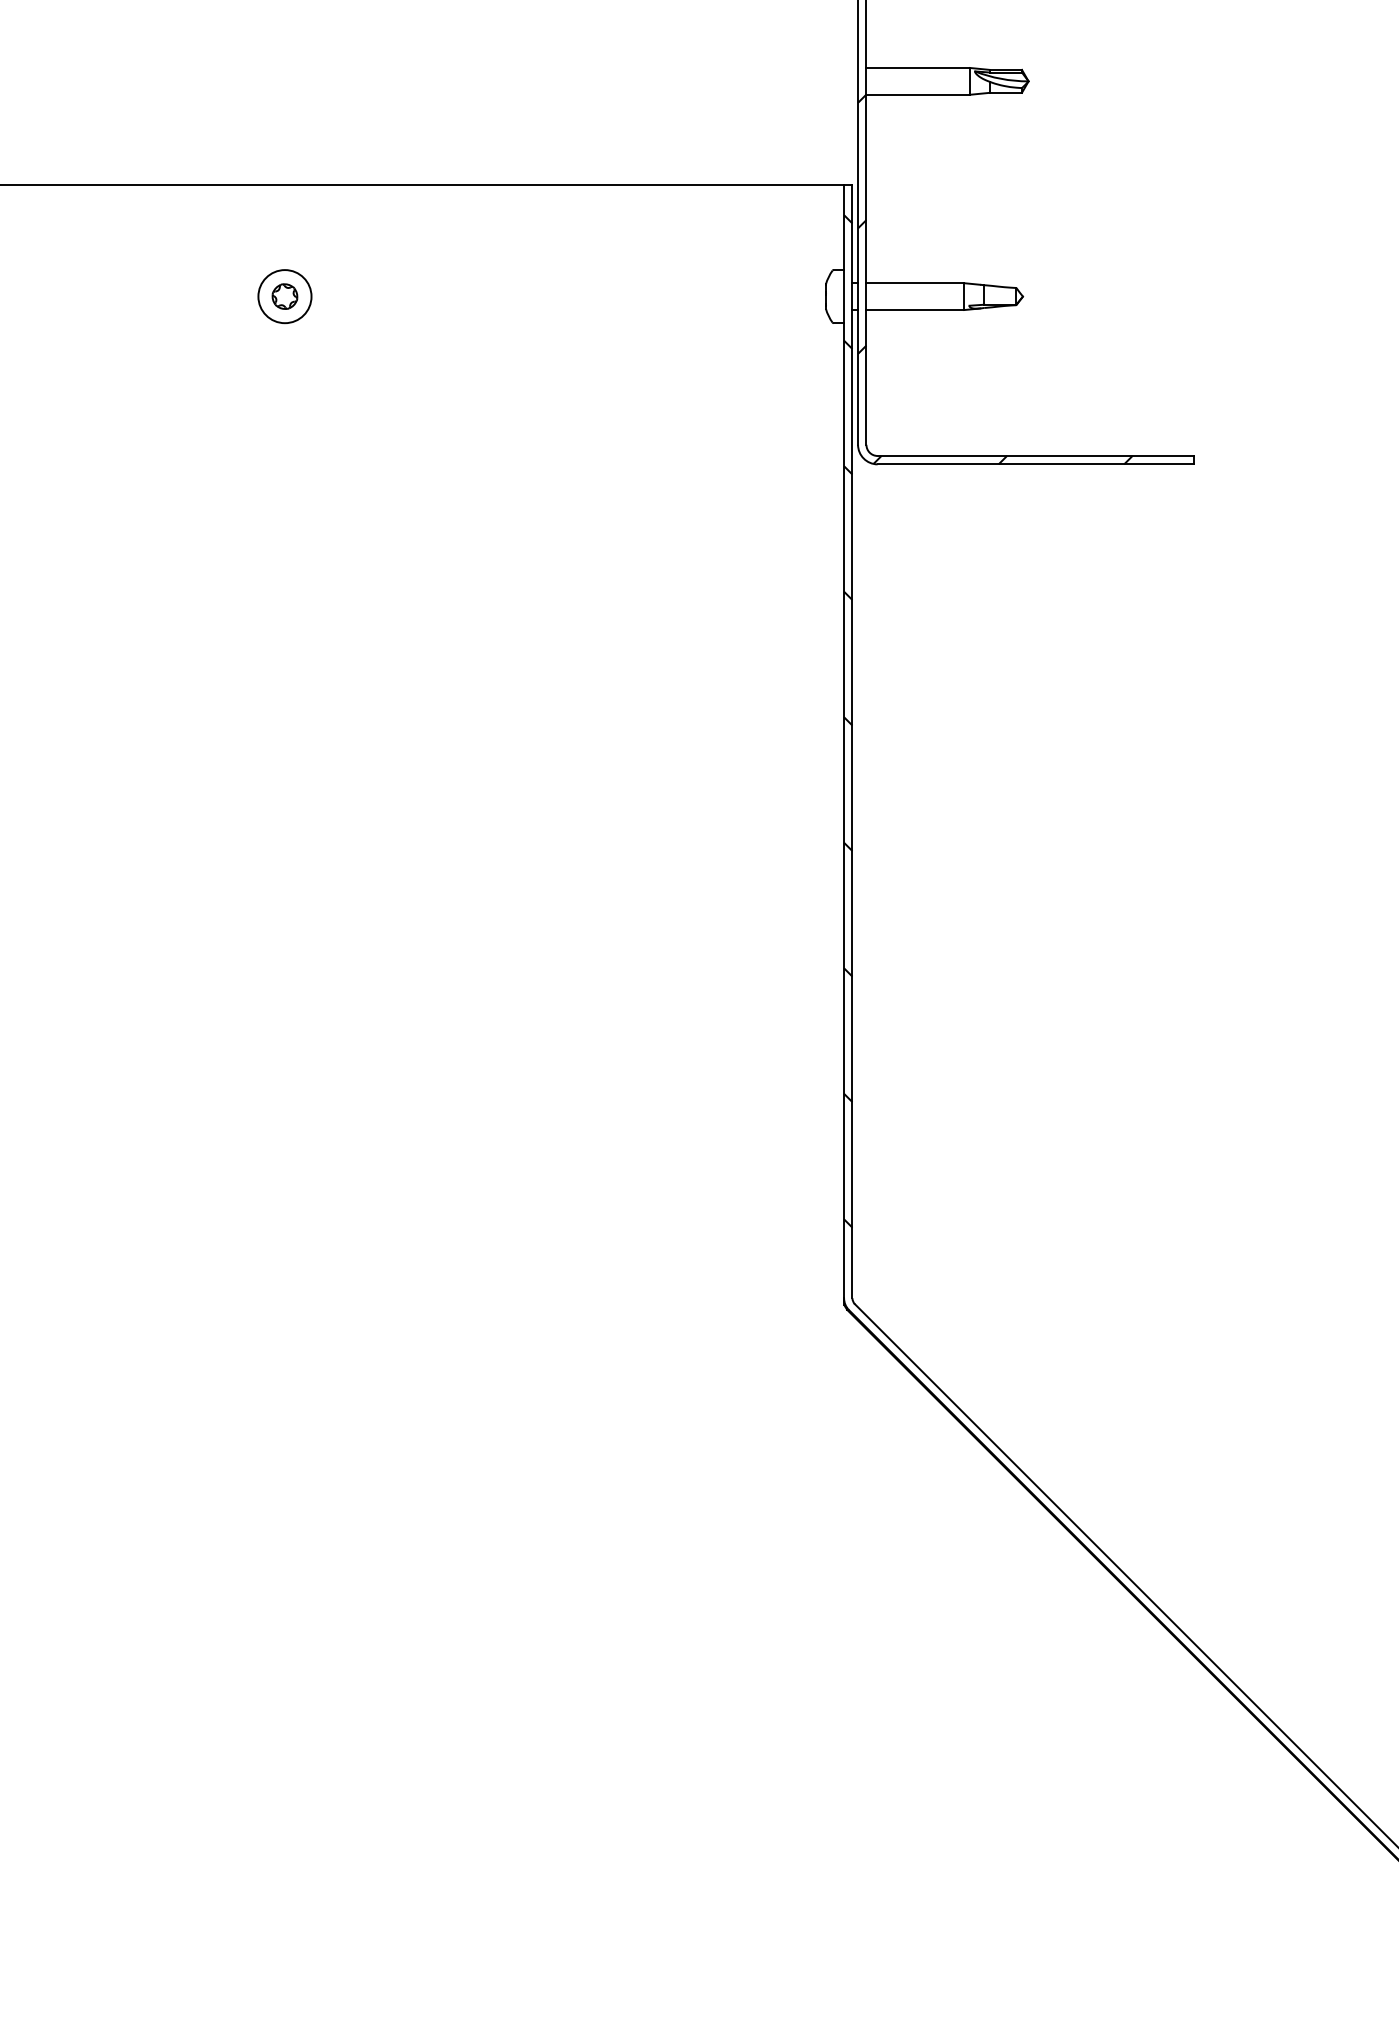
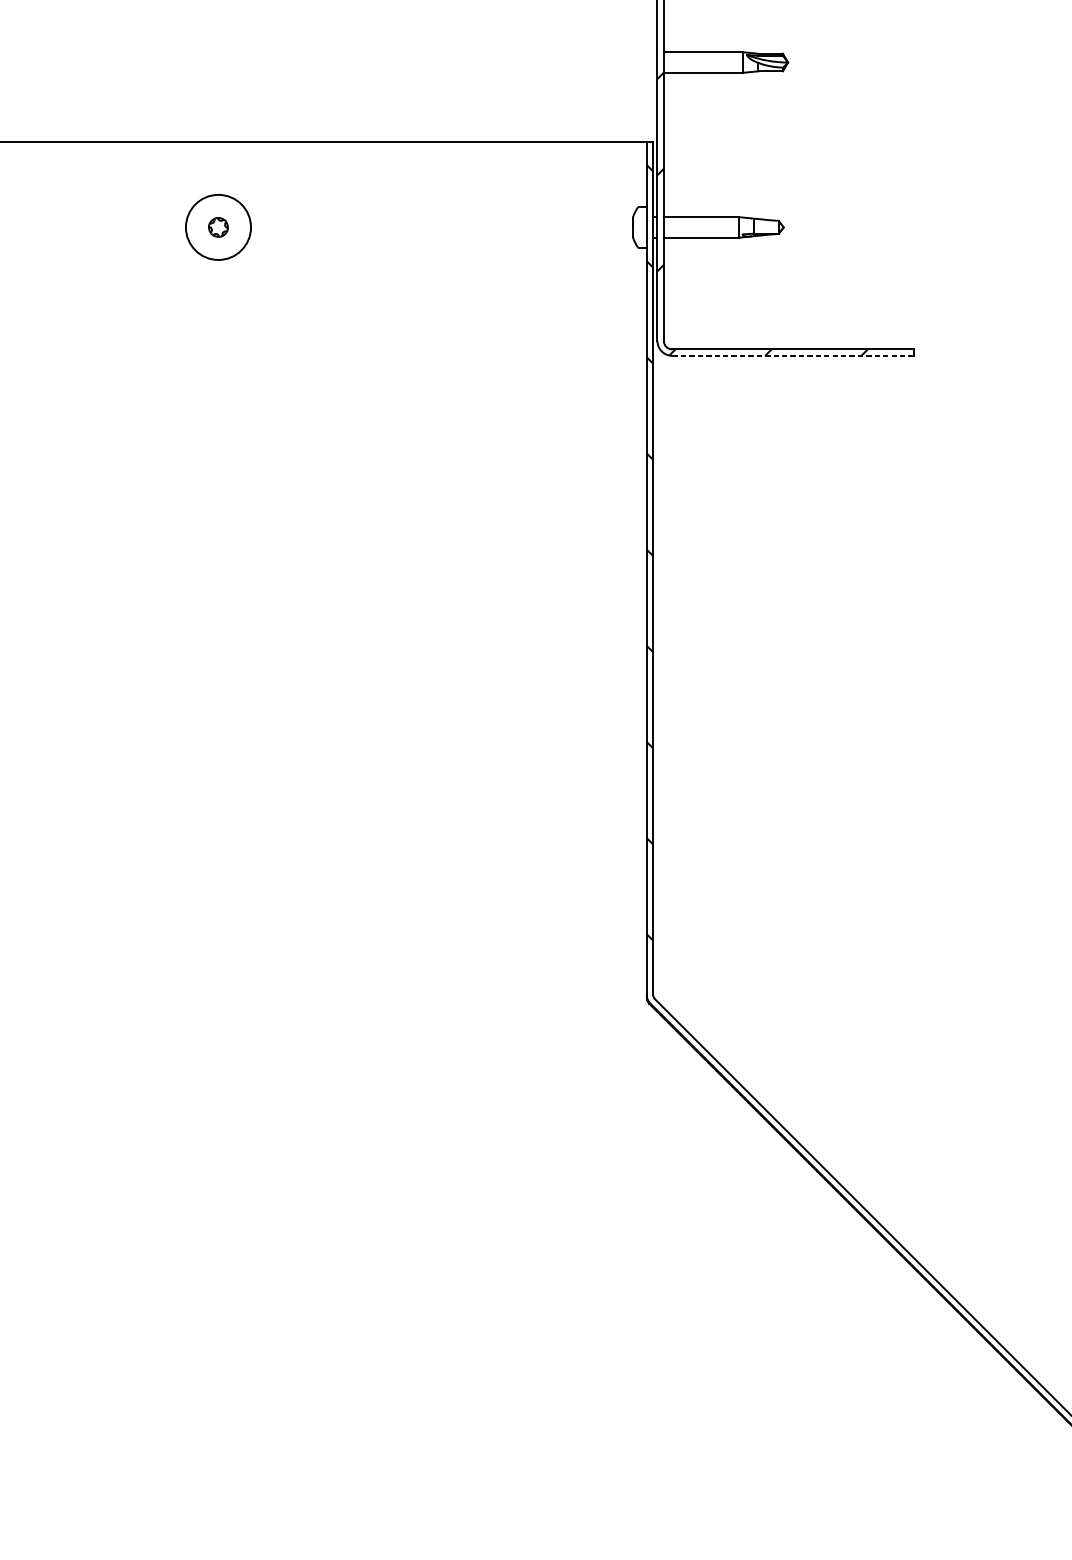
circle: (284, 296) -> (218, 227), size x1.6
line: (1035, 464) -> (793, 356), solid -> dashed

